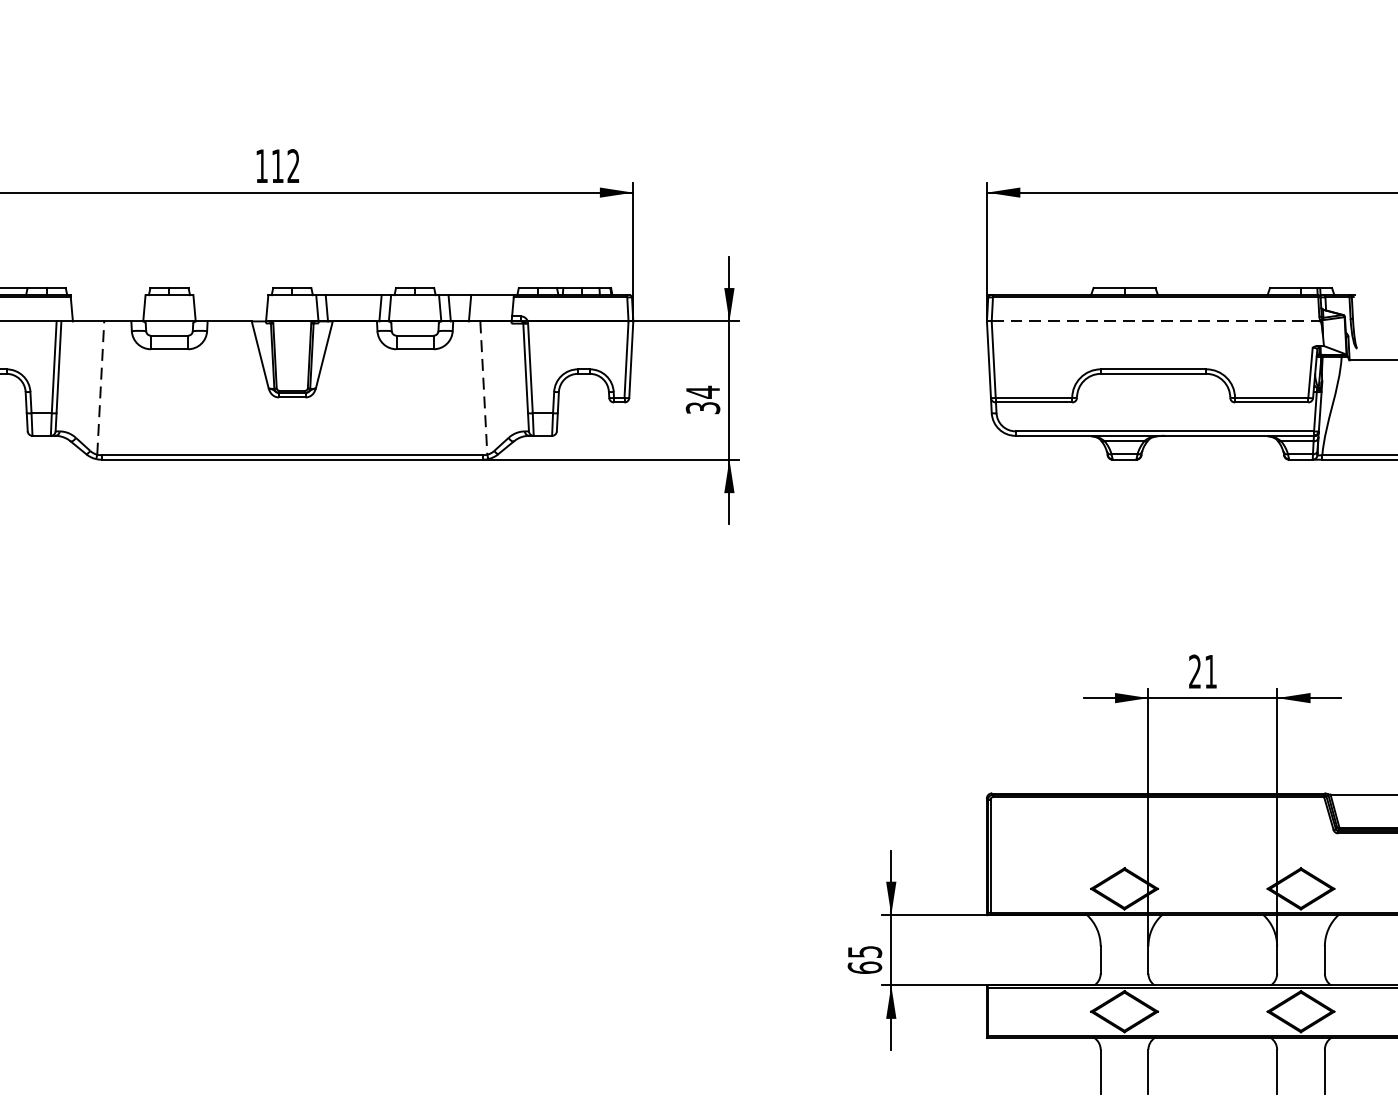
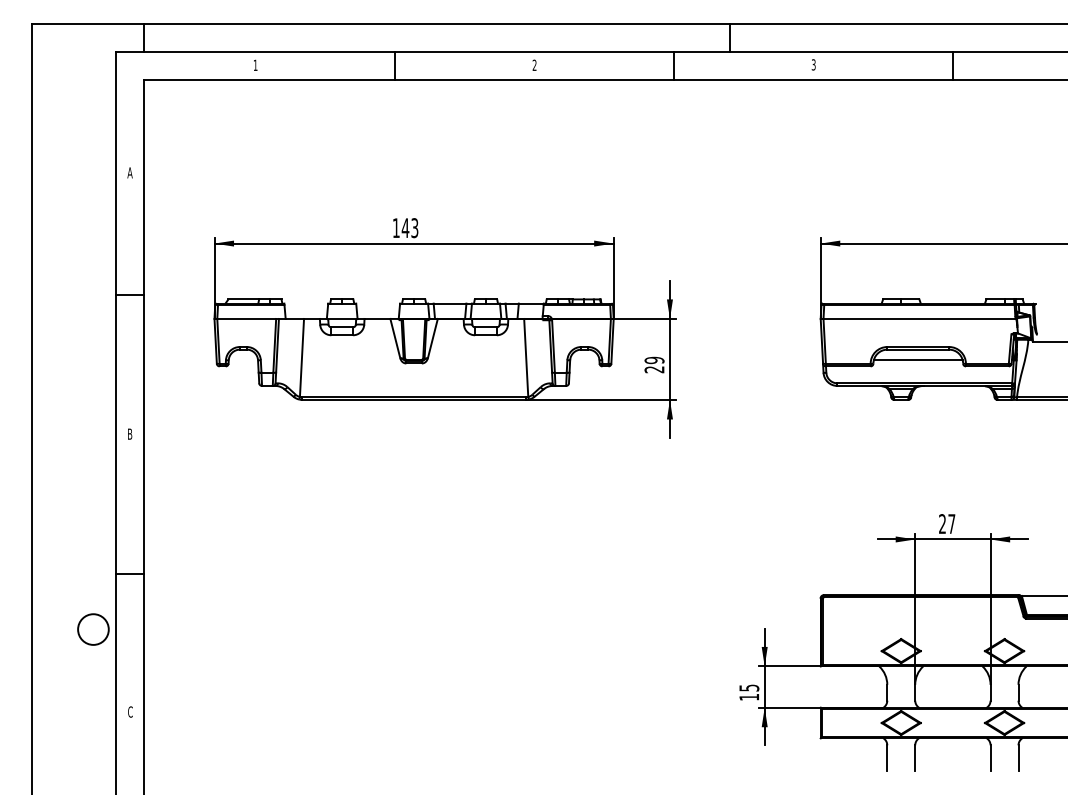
text: (284, 166) -> (409, 228), 112 -> 143
line: (1157, 320) -> (920, 318), dashed -> solid
line: (101, 387) -> (302, 357), dashed -> solid
line: (484, 388) -> (526, 358), dashed -> solid
line: (1152, 392) -> (917, 360), added
text: (702, 399) -> (654, 364), 34 -> 29
text: (1210, 670) -> (951, 523), 21 -> 27
text: (865, 966) -> (749, 696), 65 -> 15

